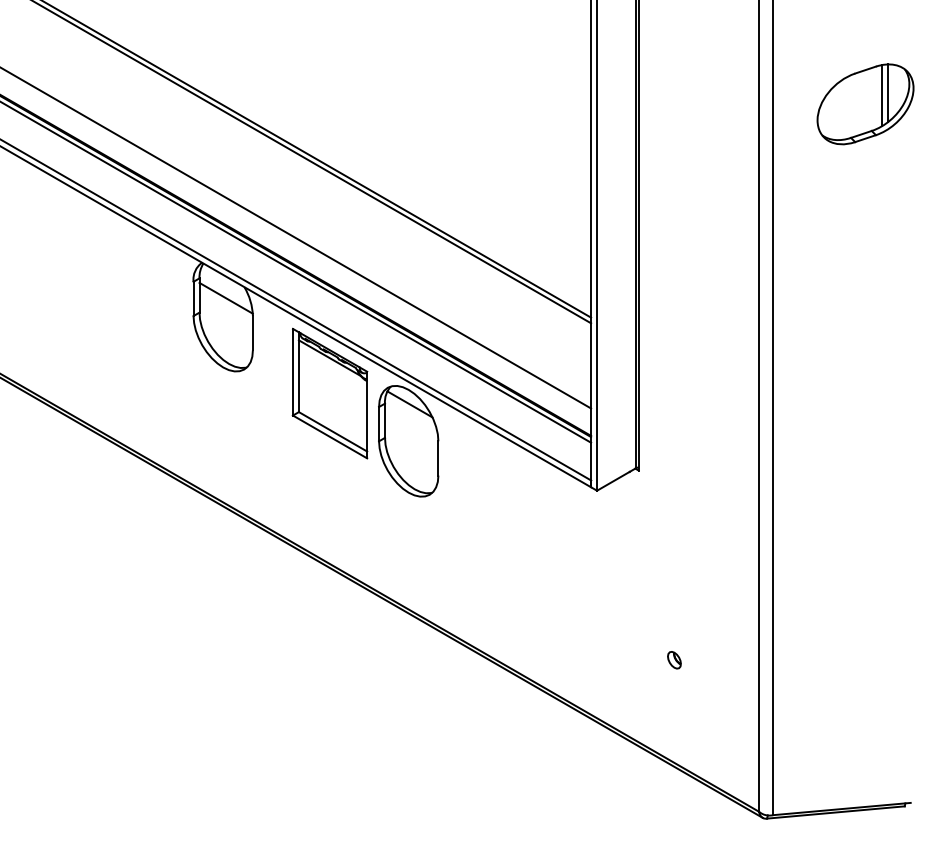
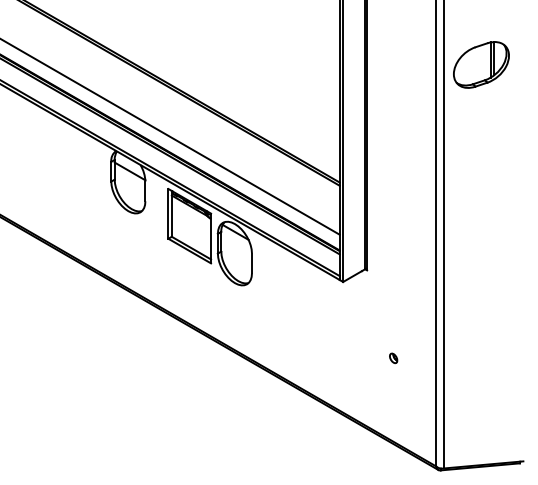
part: (865, 103) -> (481, 64), moved
part: (674, 660) -> (393, 358), moved

